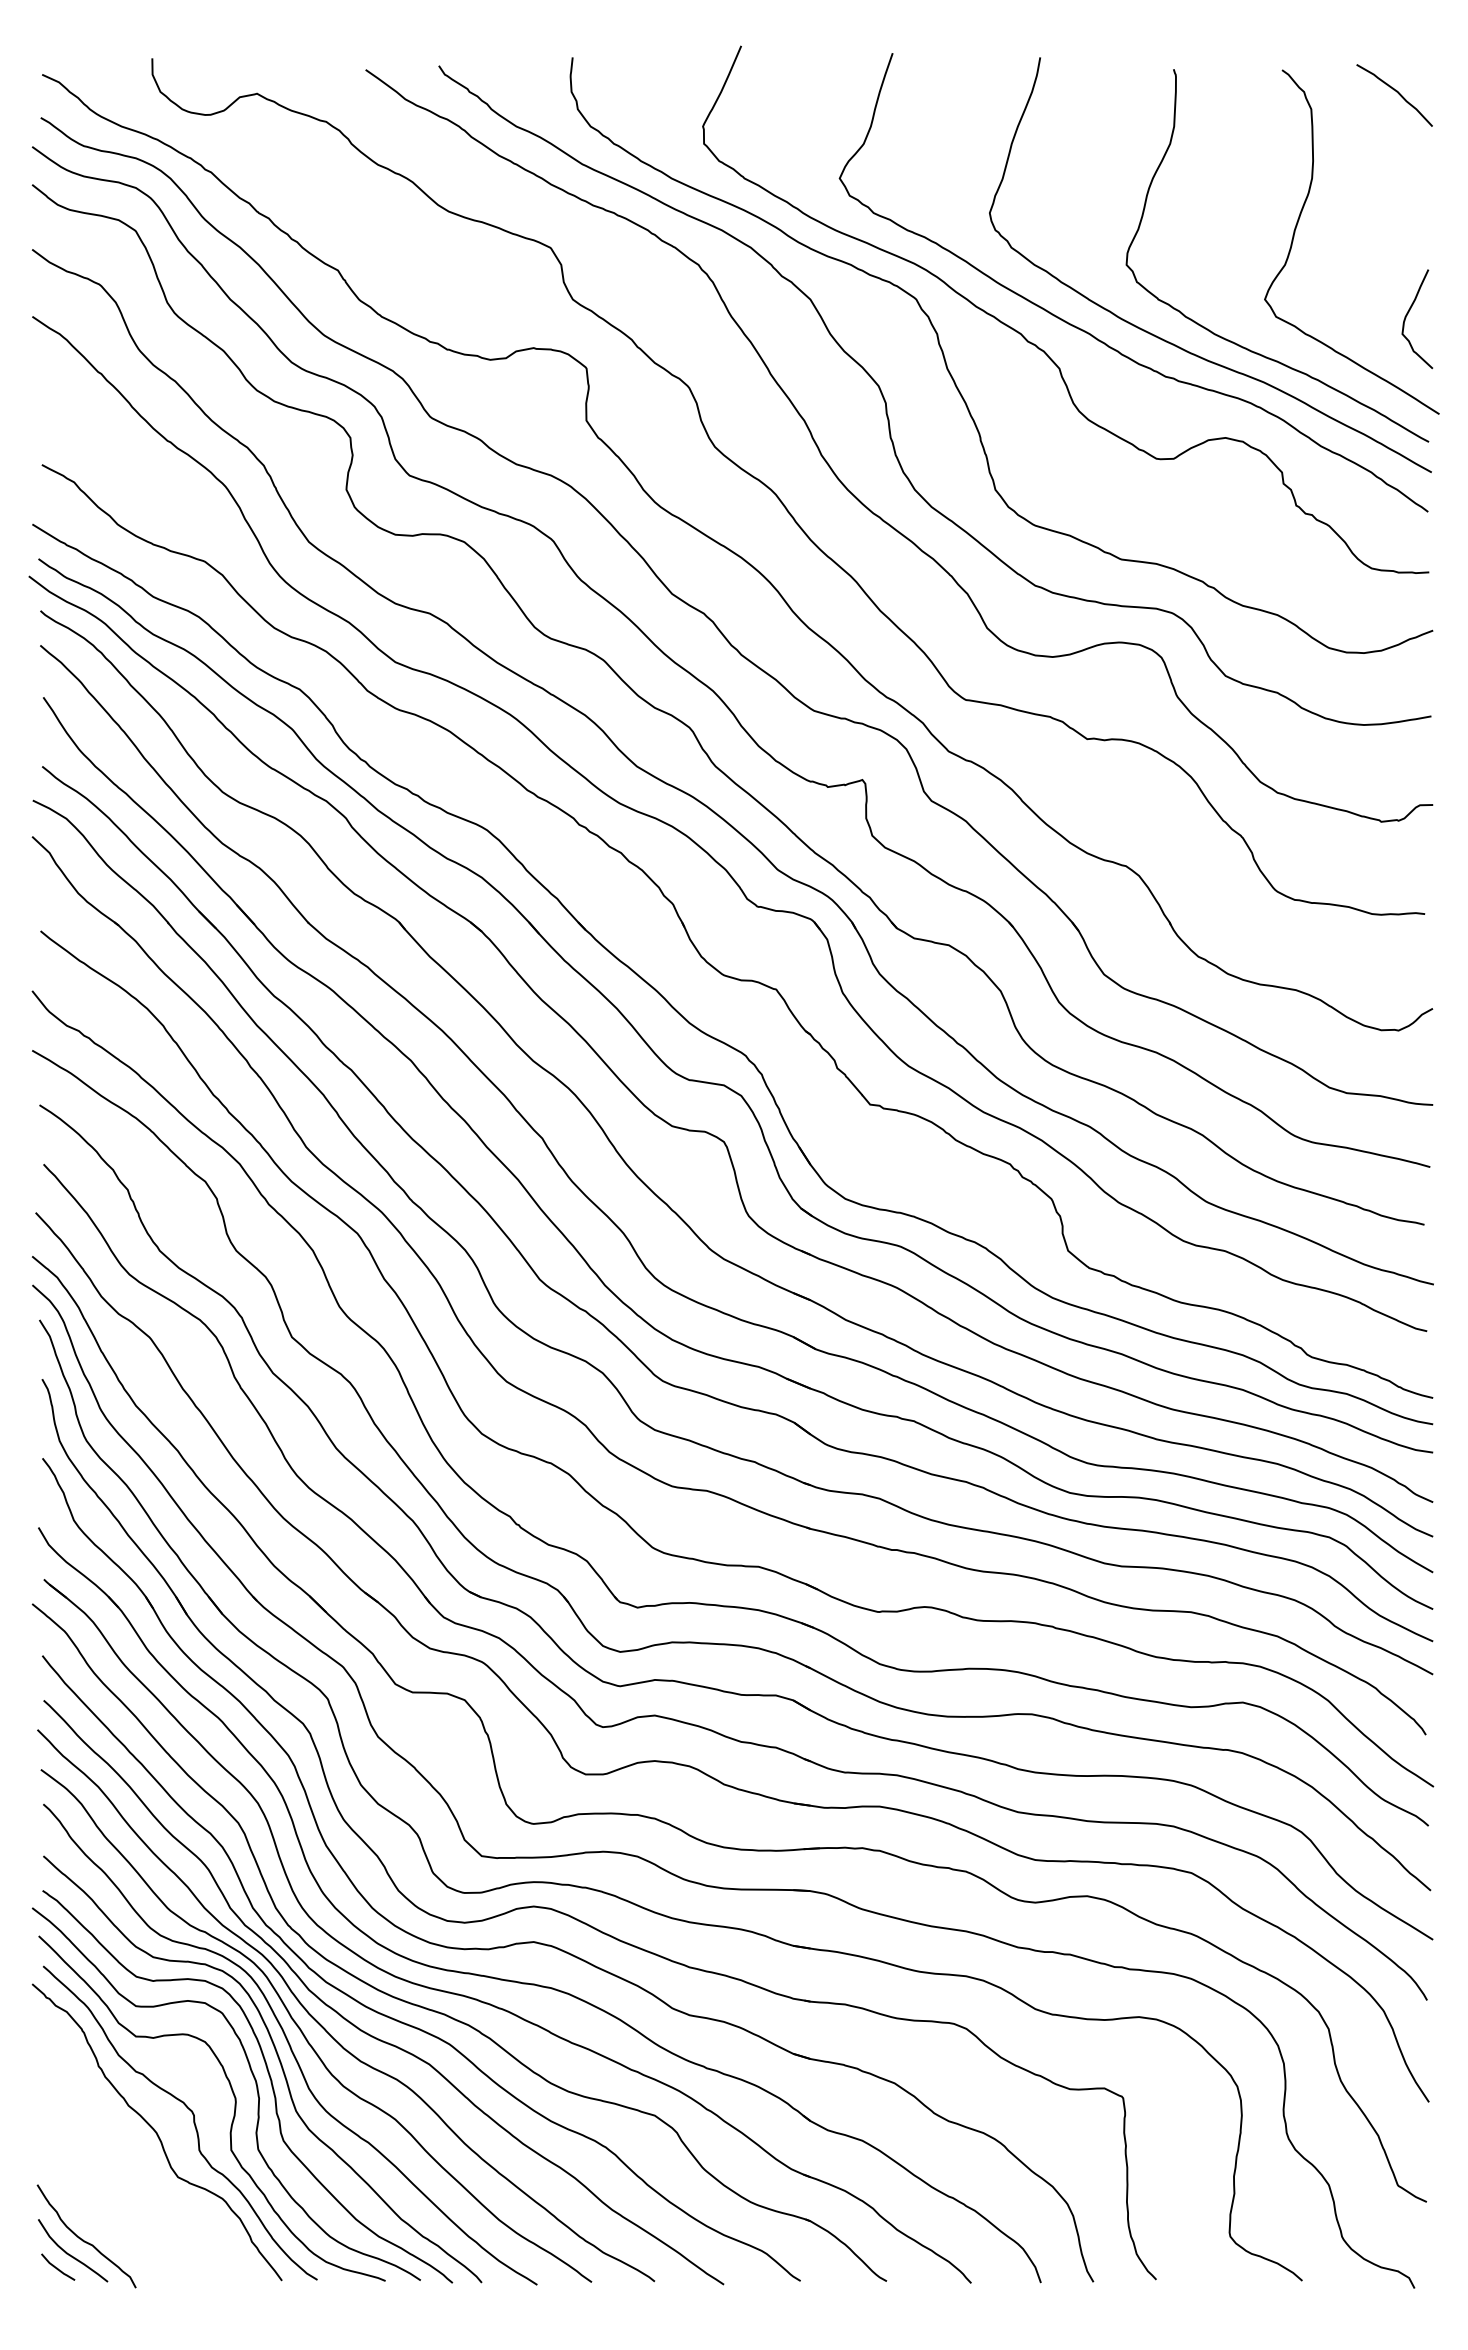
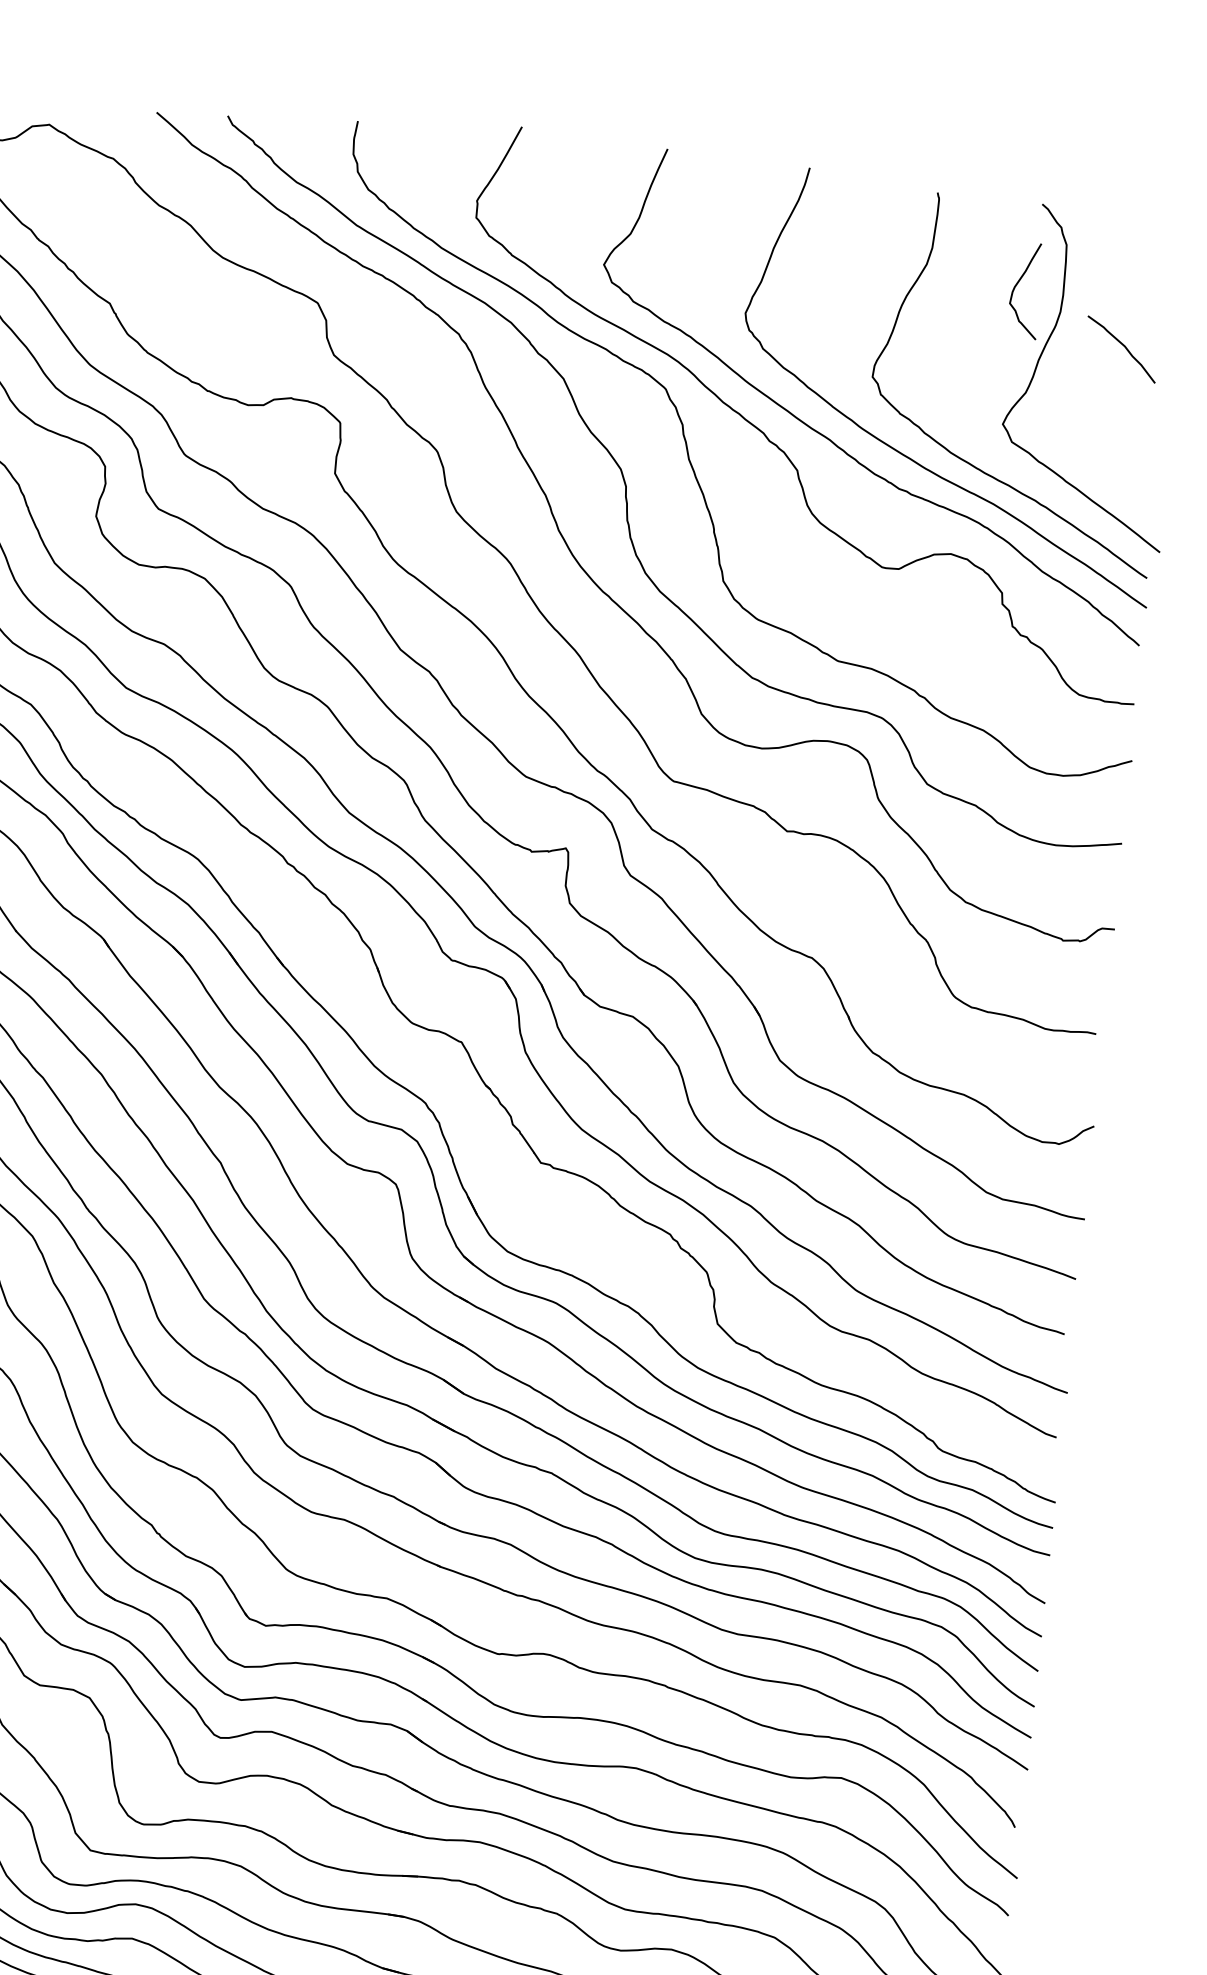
curve: (1396, 92) -> (1123, 346), moved
curve: (1409, 312) -> (1018, 283), moved

